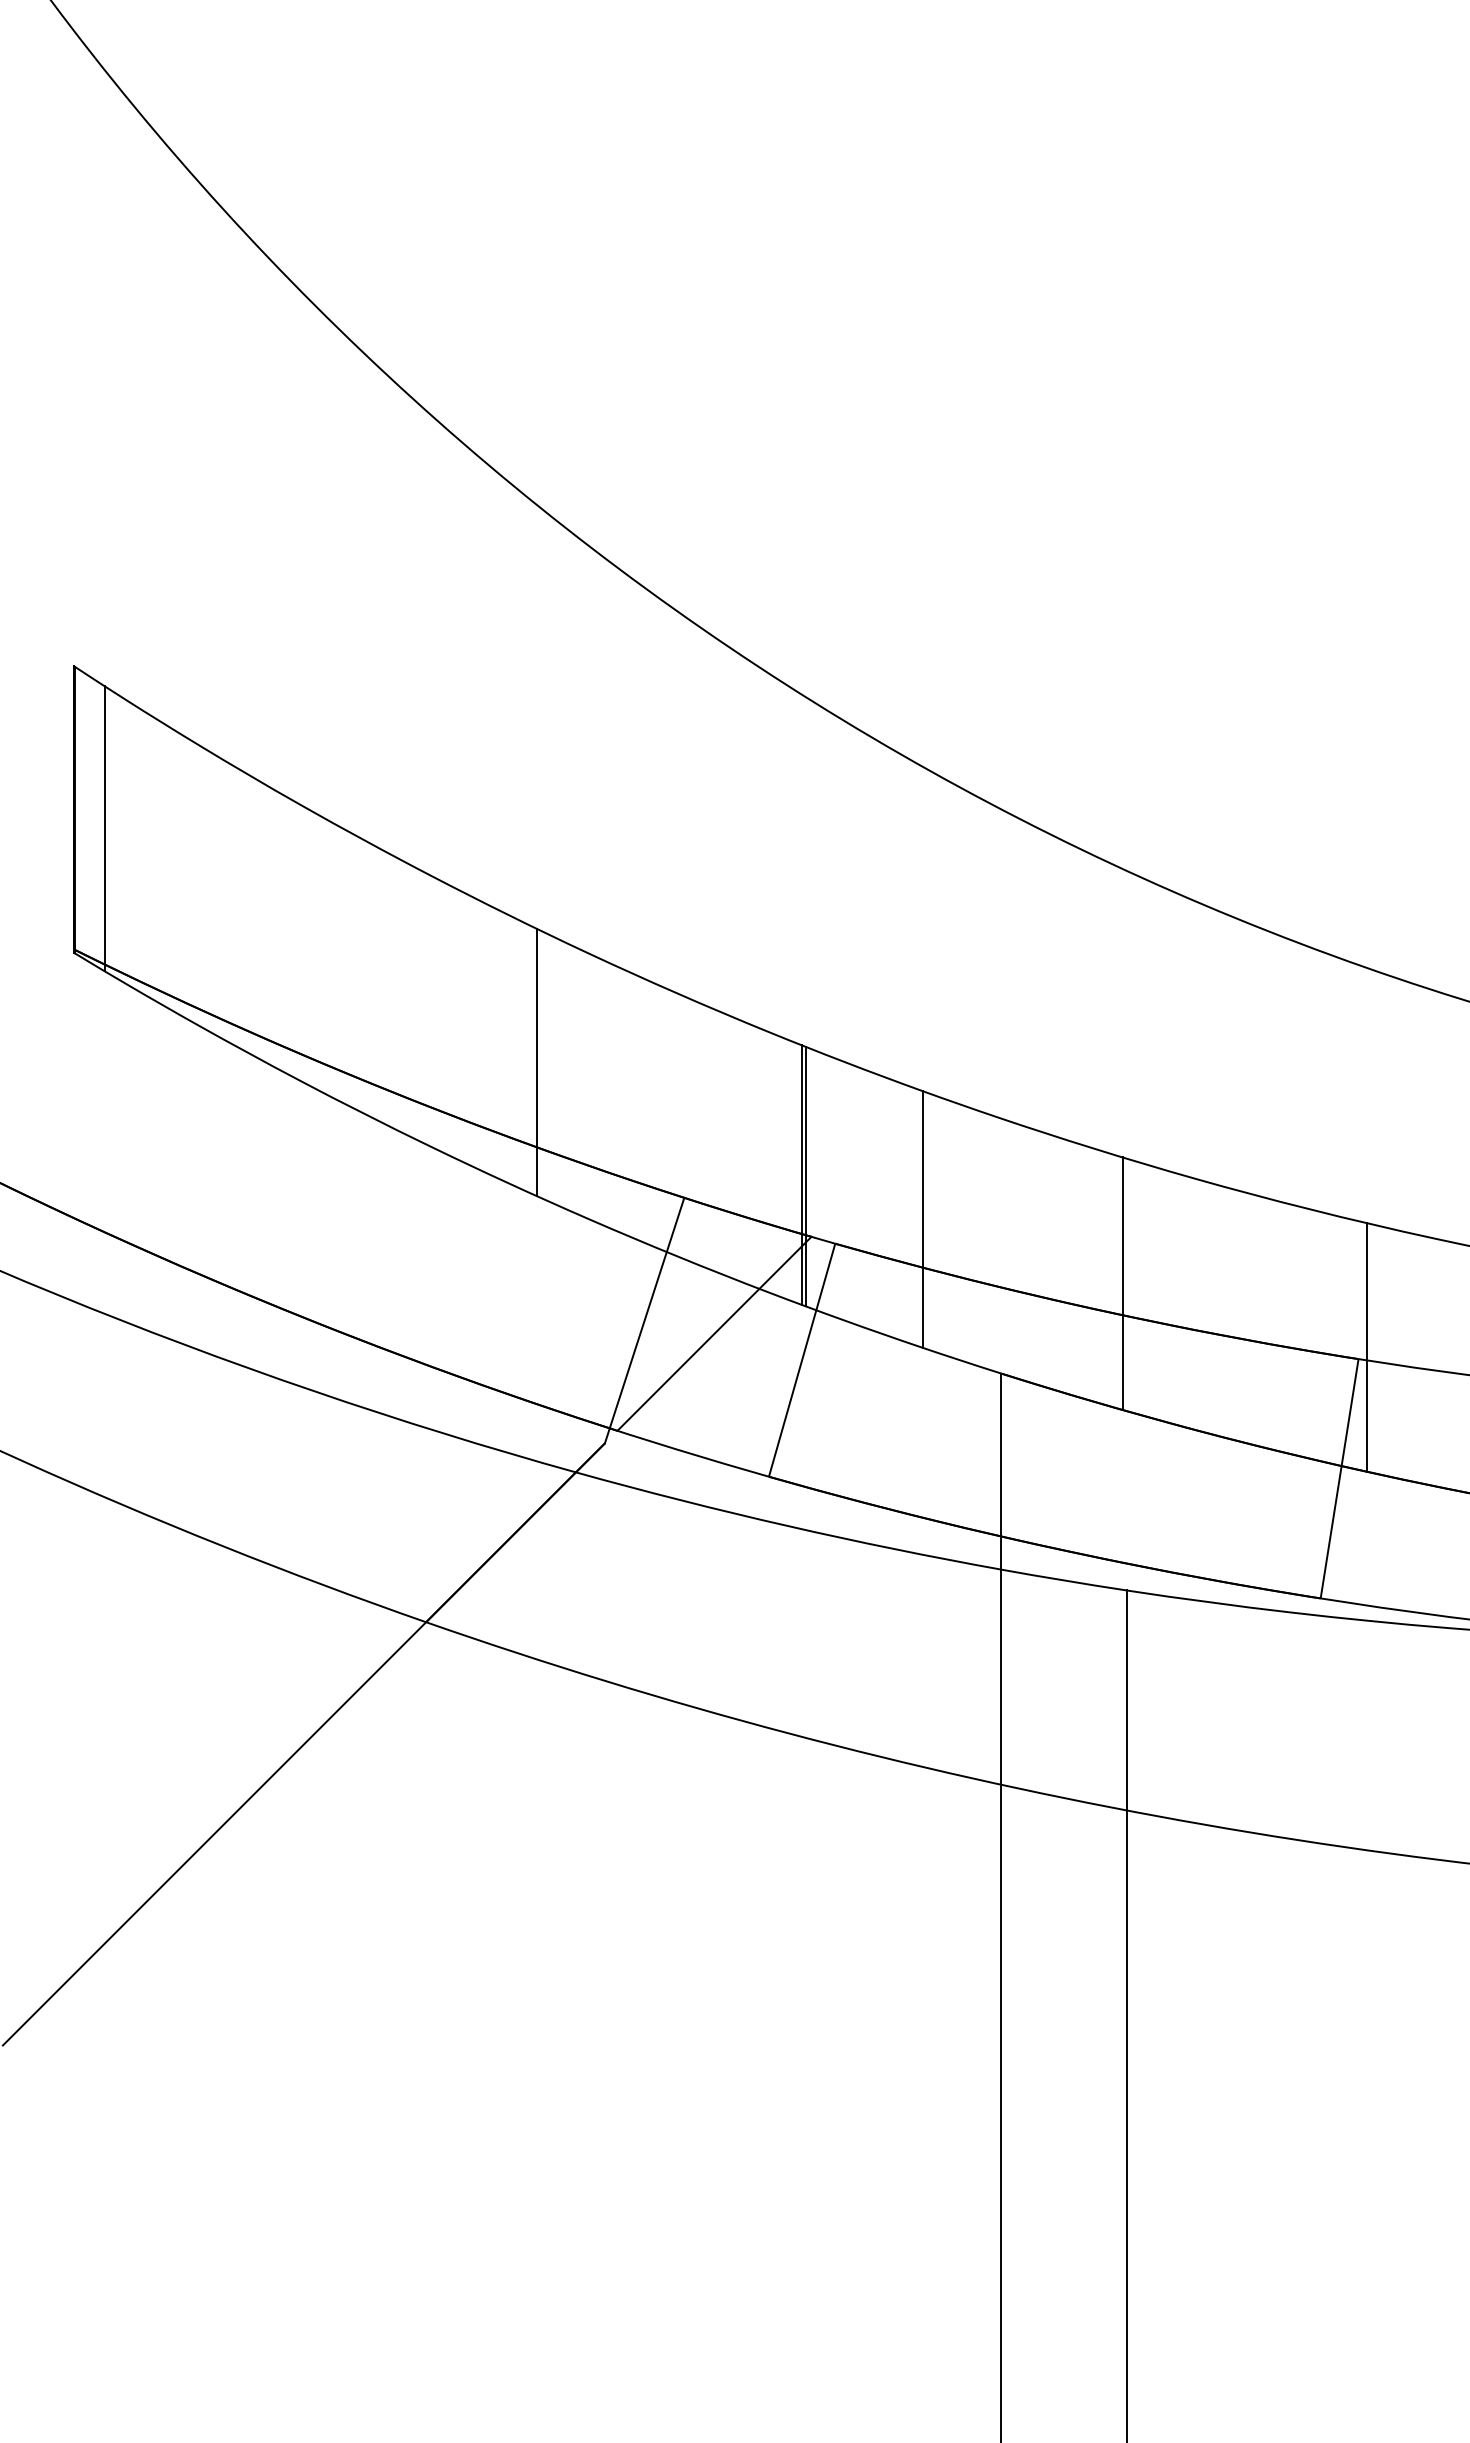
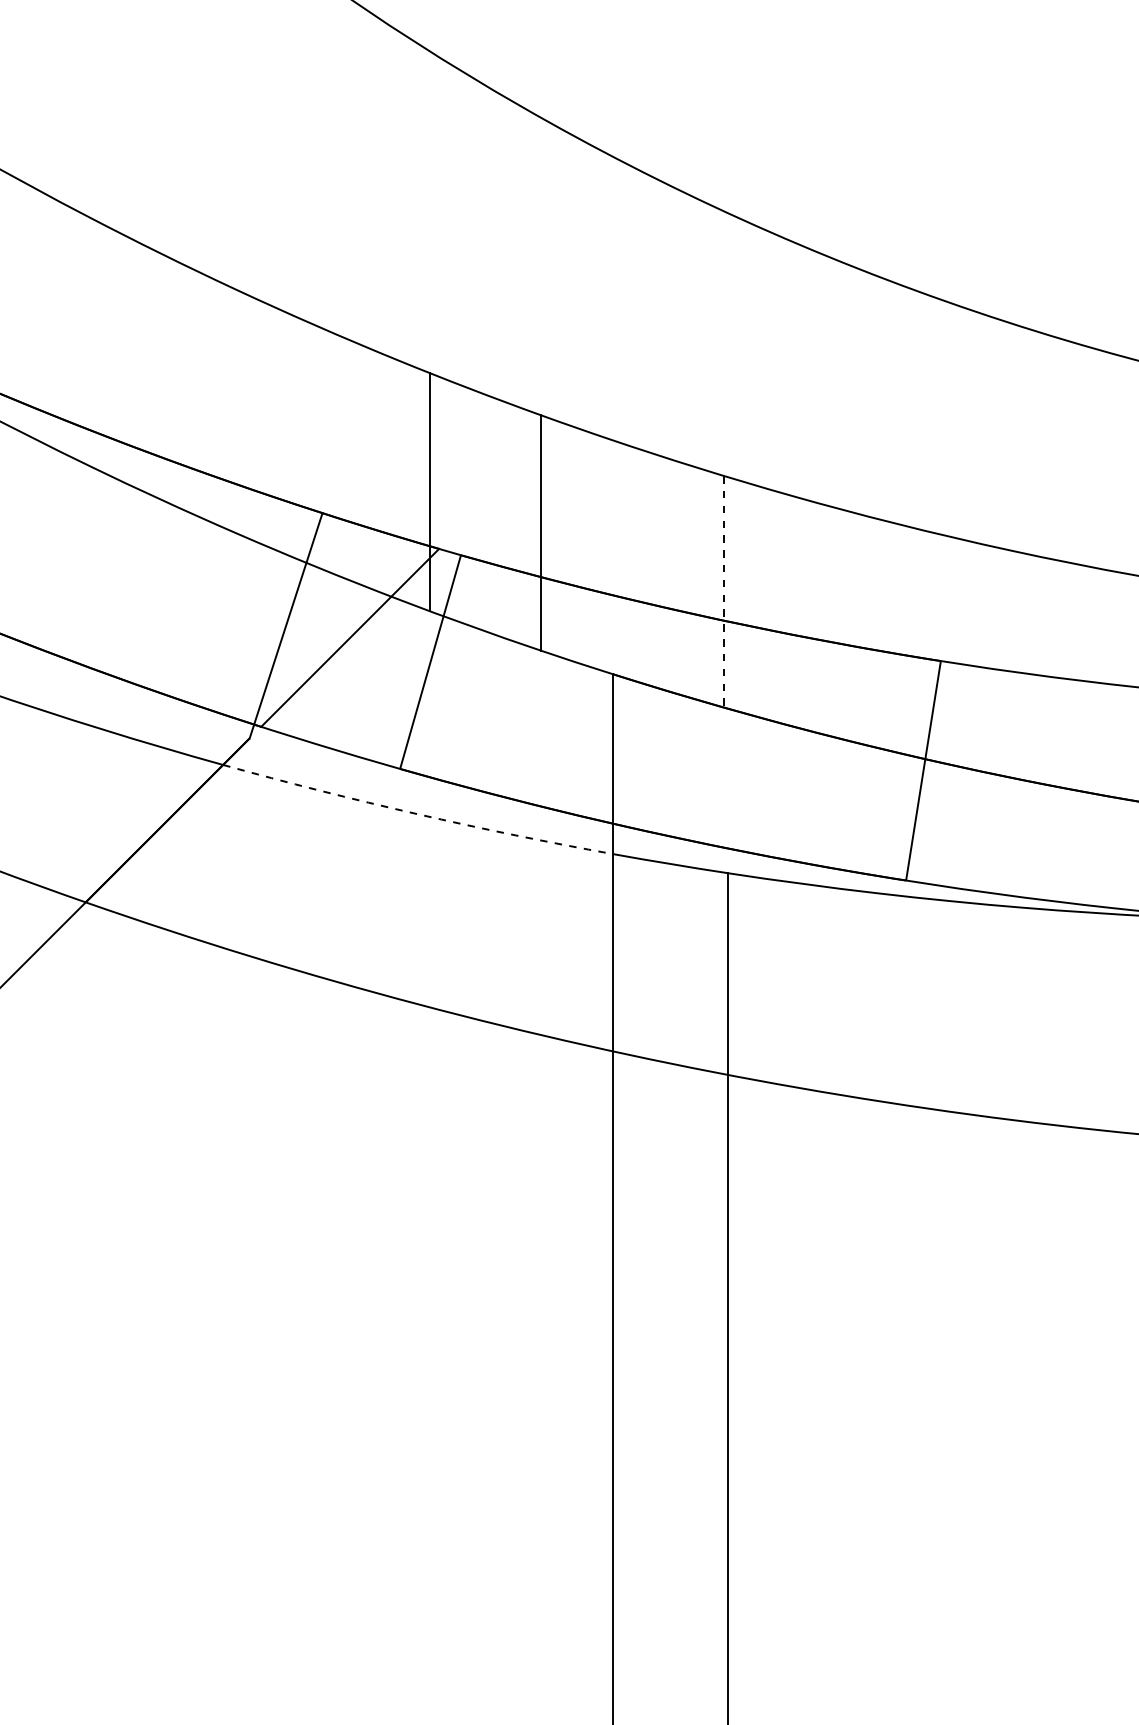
line: (536, 1062) -> (186, 389), removed
line: (805, 1176) -> (433, 493), removed
line: (1122, 1284) -> (724, 592), solid -> dashed
line: (1367, 1347) -> (949, 650), removed
arc: (787, 1525) -> (417, 813), solid -> dashed

